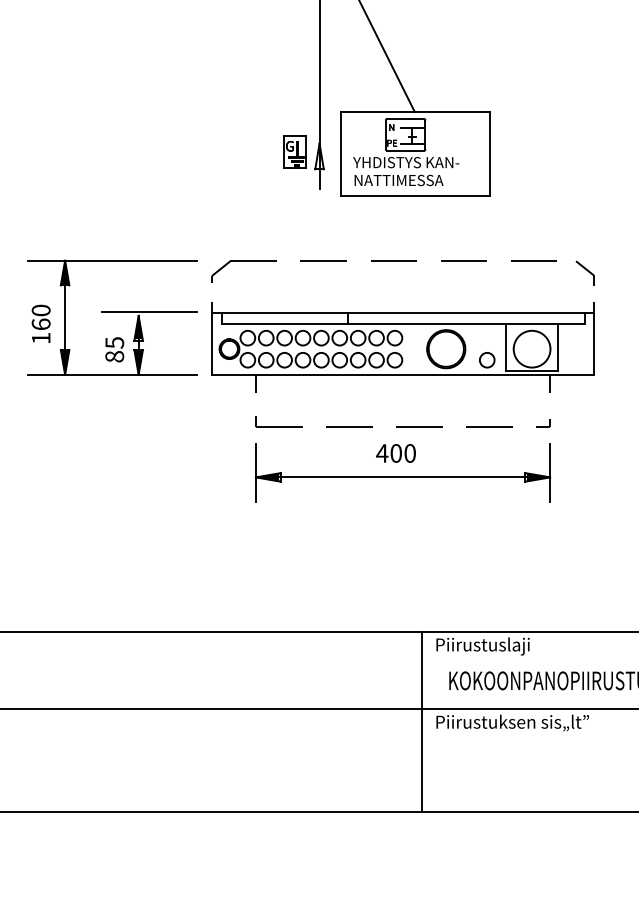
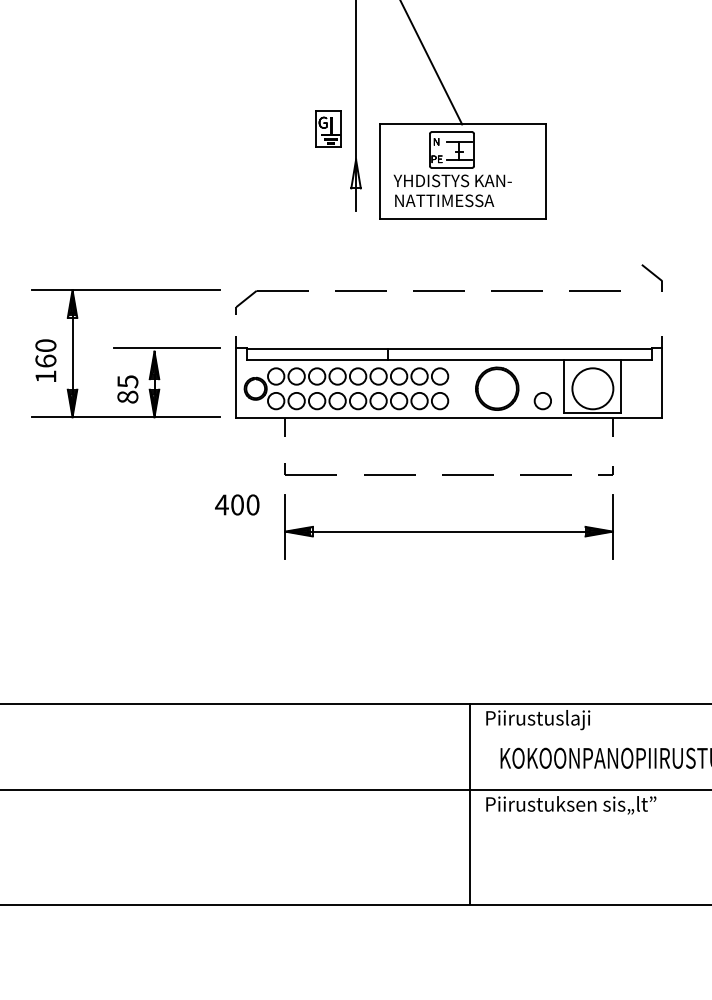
part: (294, 151) -> (328, 128), moved
part: (584, 272) -> (651, 277), moved
text: (396, 453) -> (237, 504), moved

